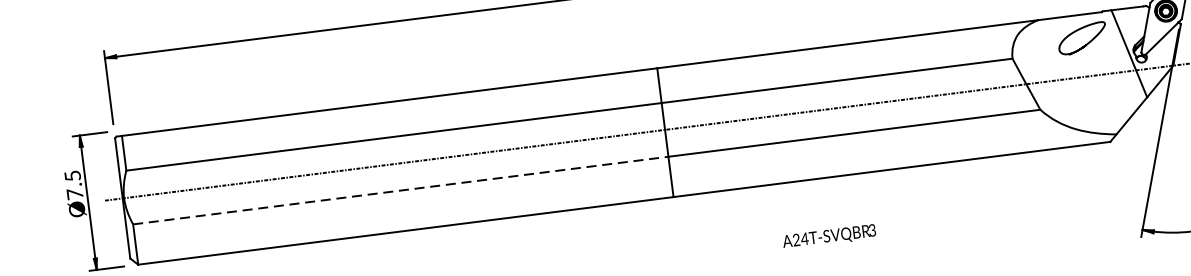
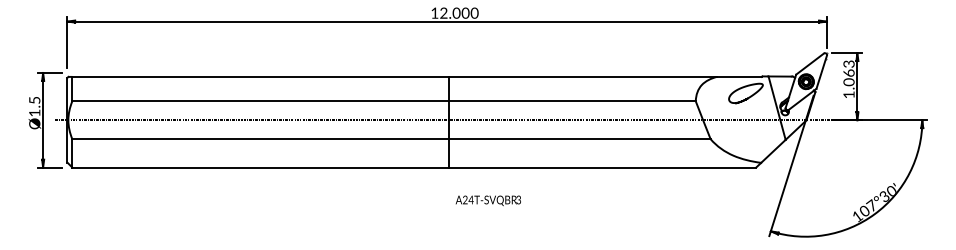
line: (402, 190) -> (261, 139), dashed -> solid
text: (74, 193) -> (34, 112), Ø7.5 -> Ø1.5
text: (828, 236) -> (487, 200), moved

